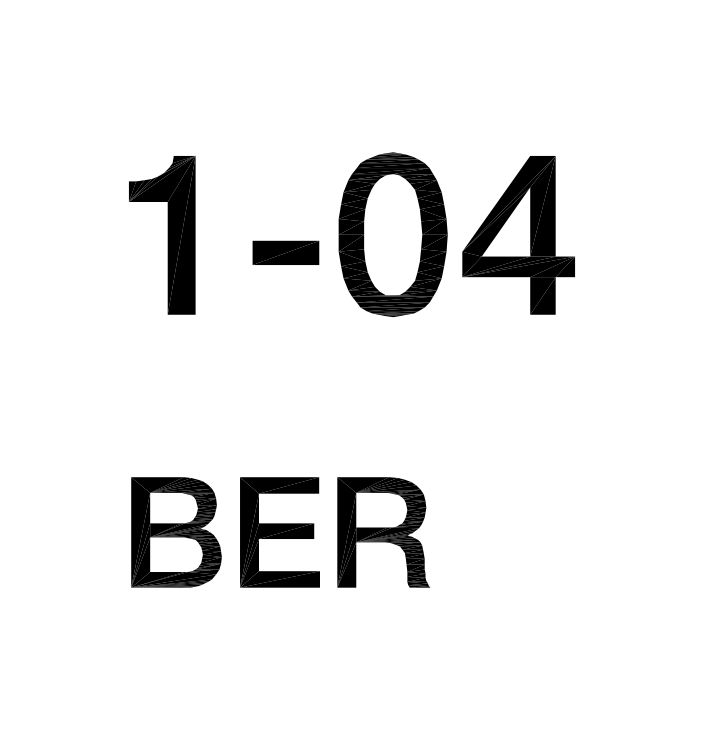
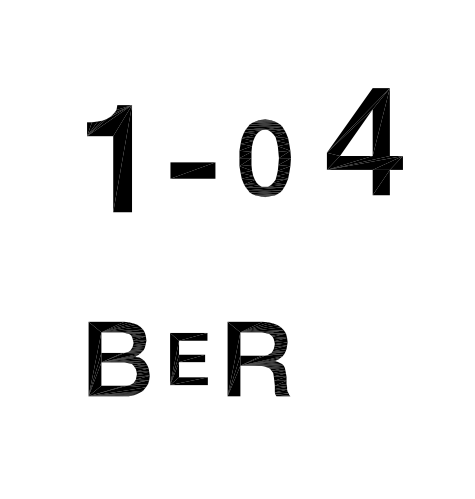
part: (392, 233) -> (264, 157), size x0.7
part: (518, 235) -> (364, 141), moved
part: (279, 531) -> (188, 358), size x0.7

